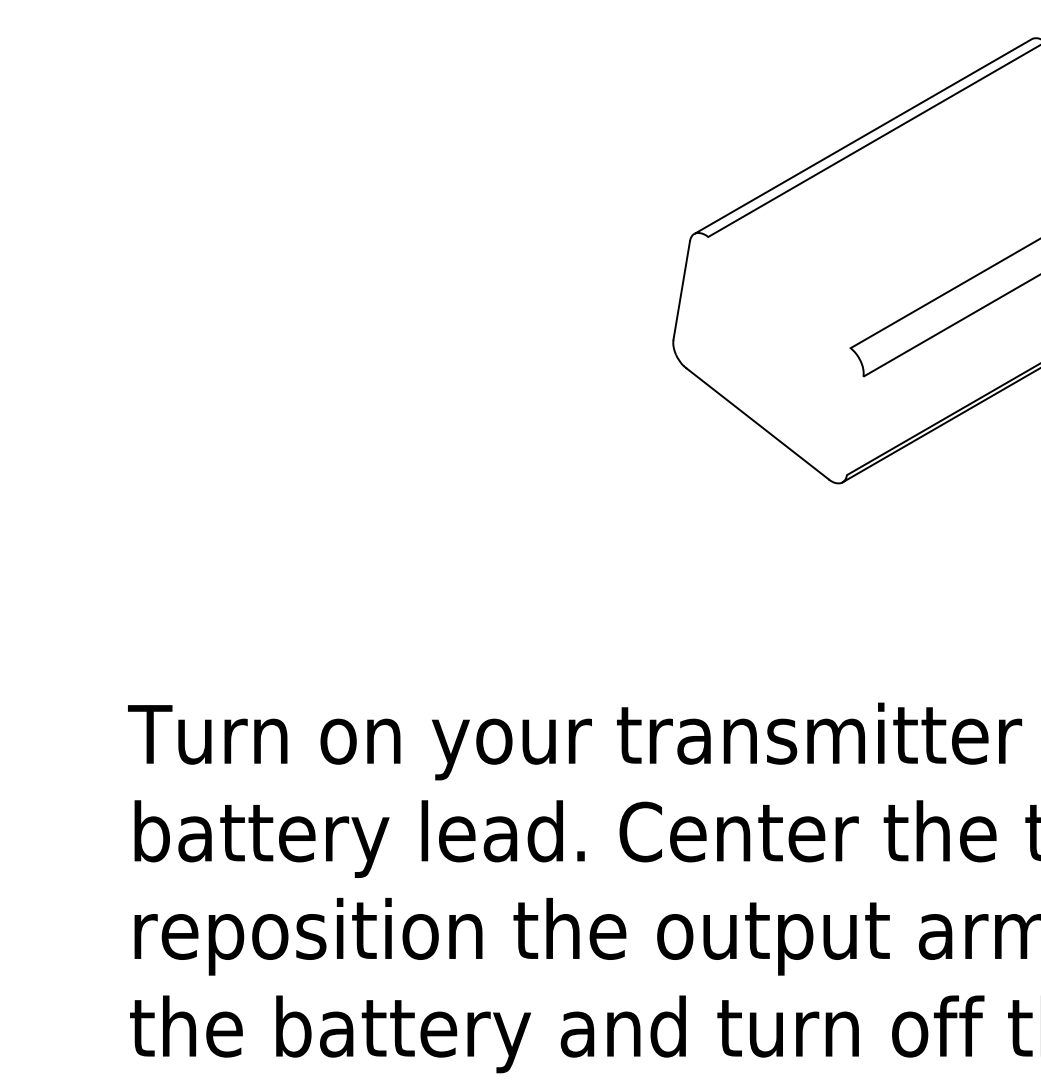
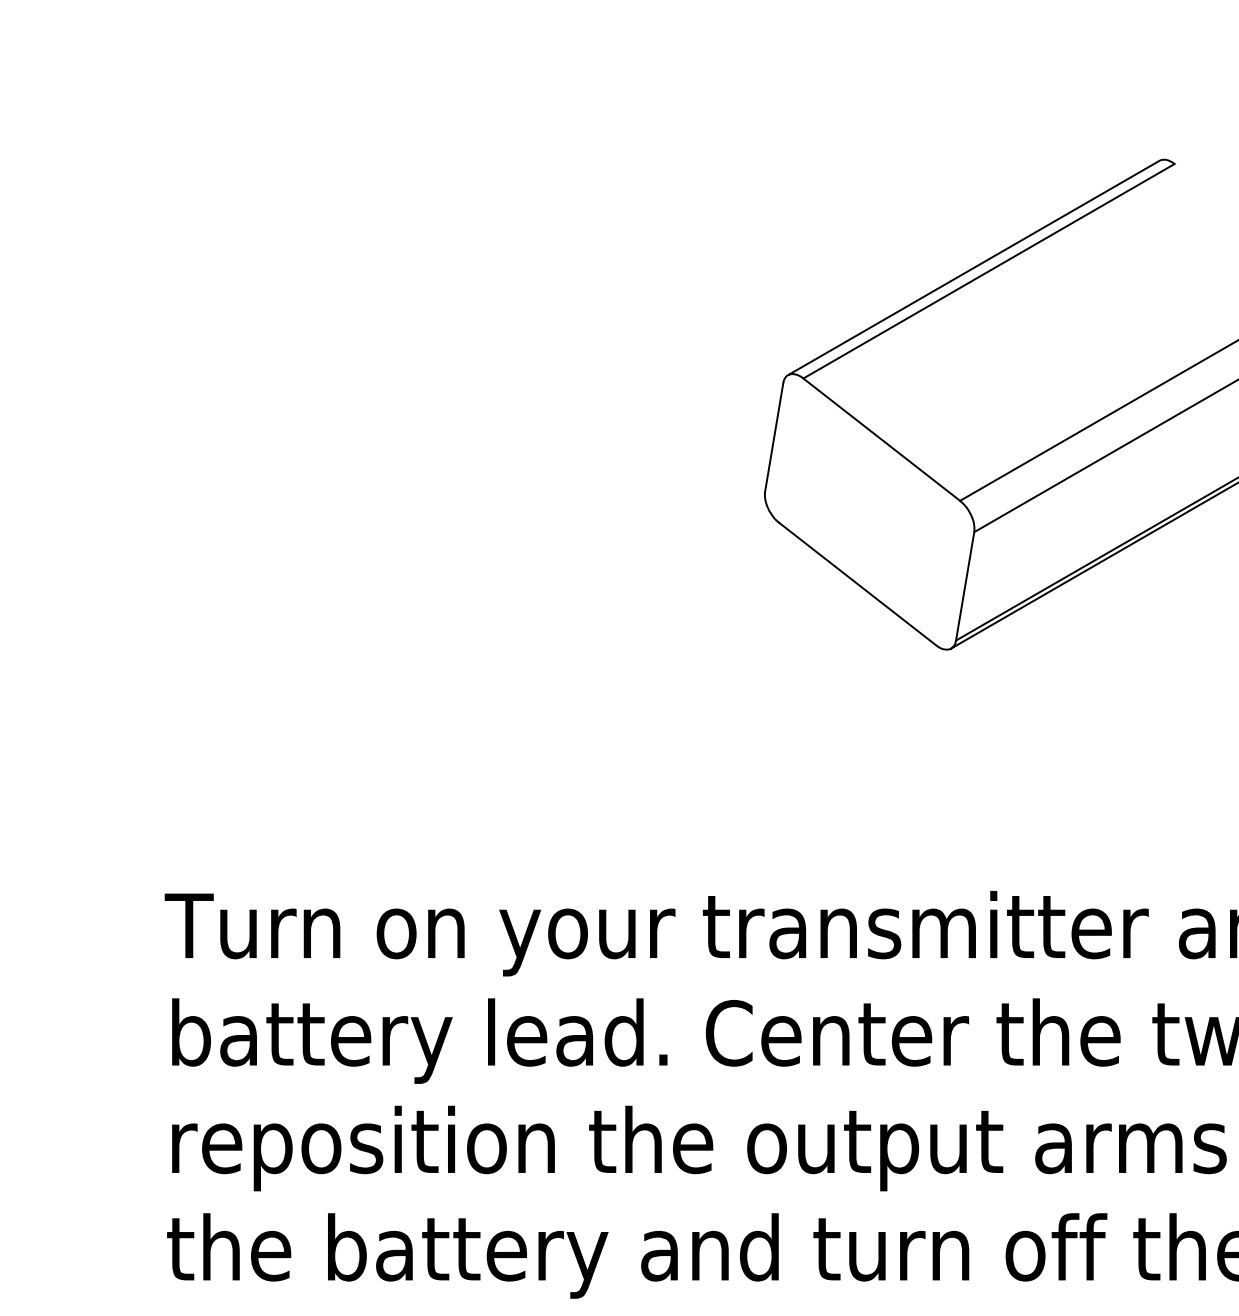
line: (779, 292) -> (881, 439), added
line: (855, 426) -> (965, 586), added

